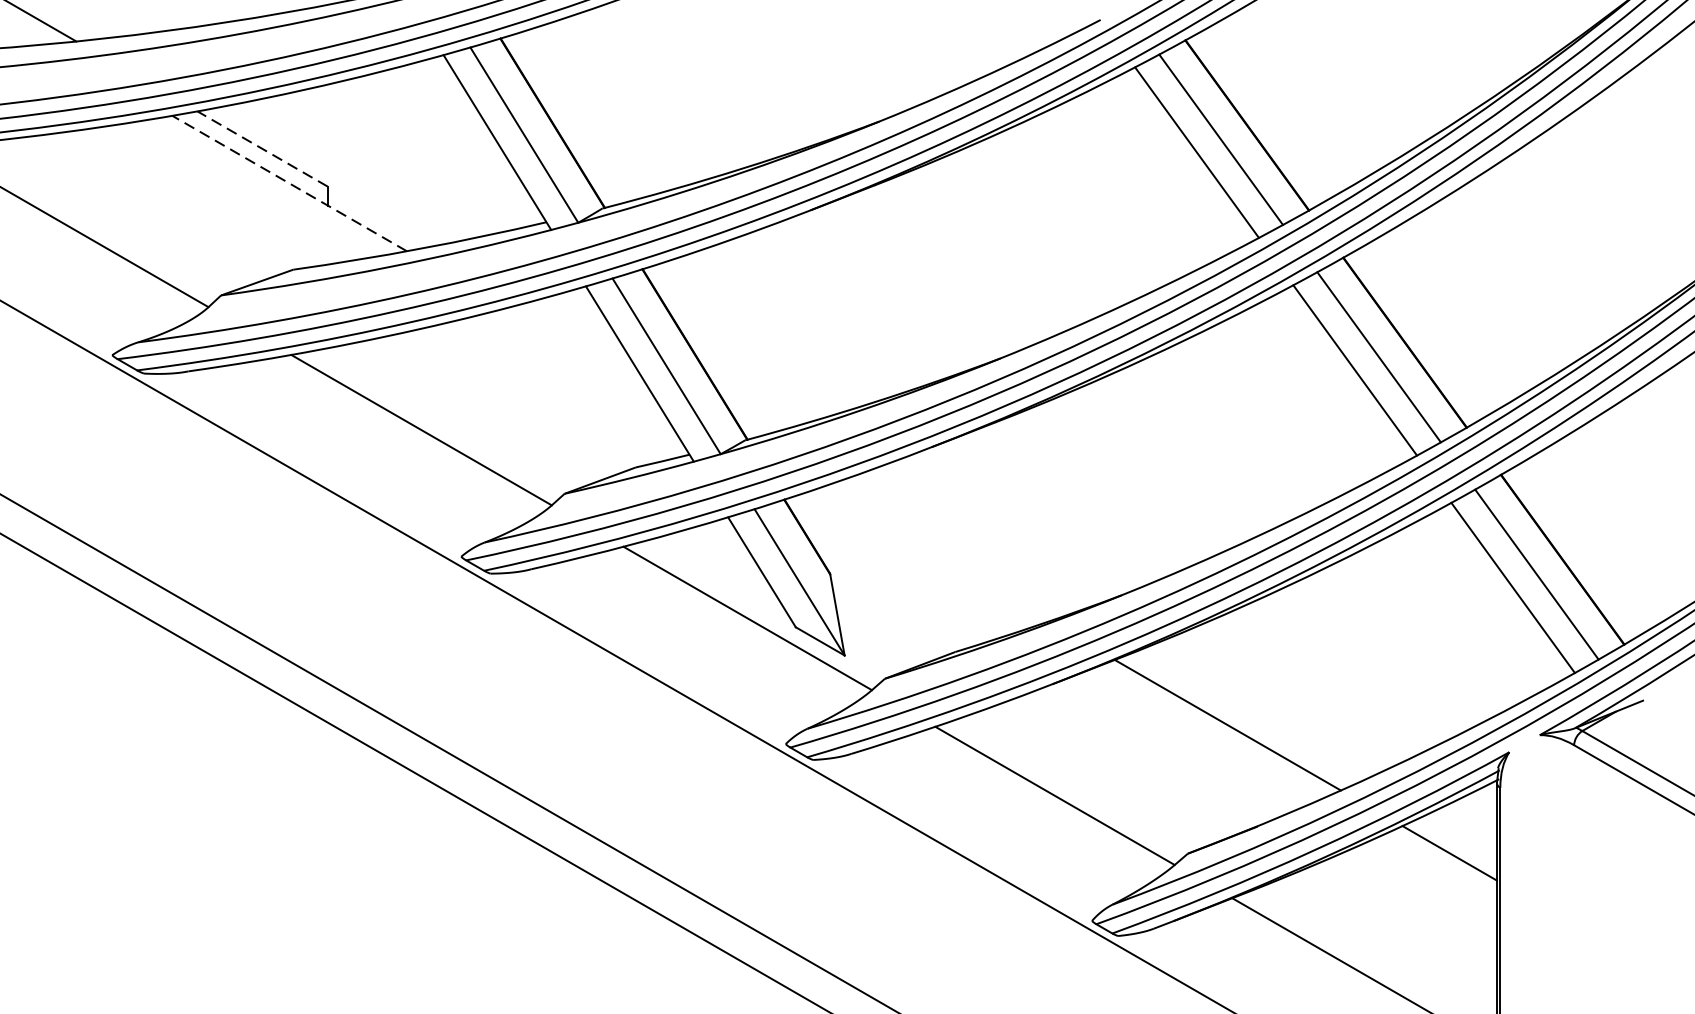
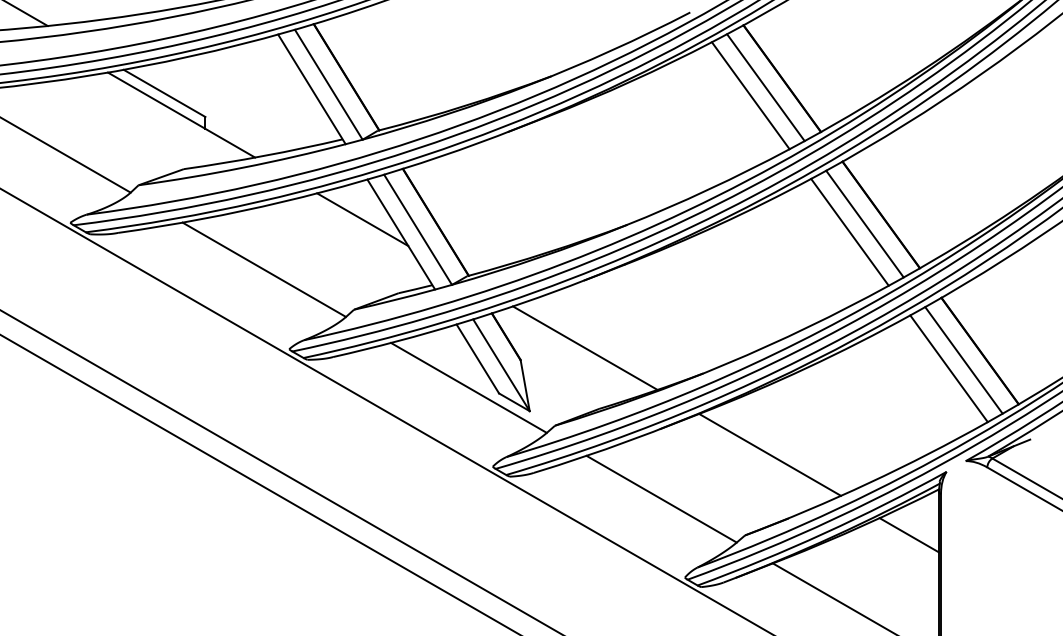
line: (262, 149) -> (164, 93), dashed -> solid
line: (289, 184) -> (181, 115), dashed -> solid
line: (578, 349) -> (362, 219), added
line: (931, 554) -> (584, 347), added

